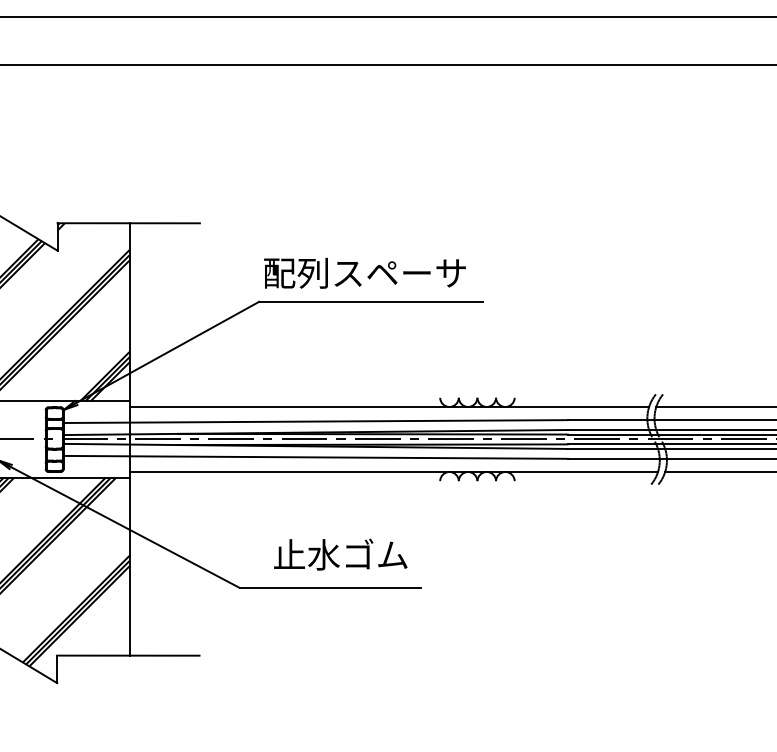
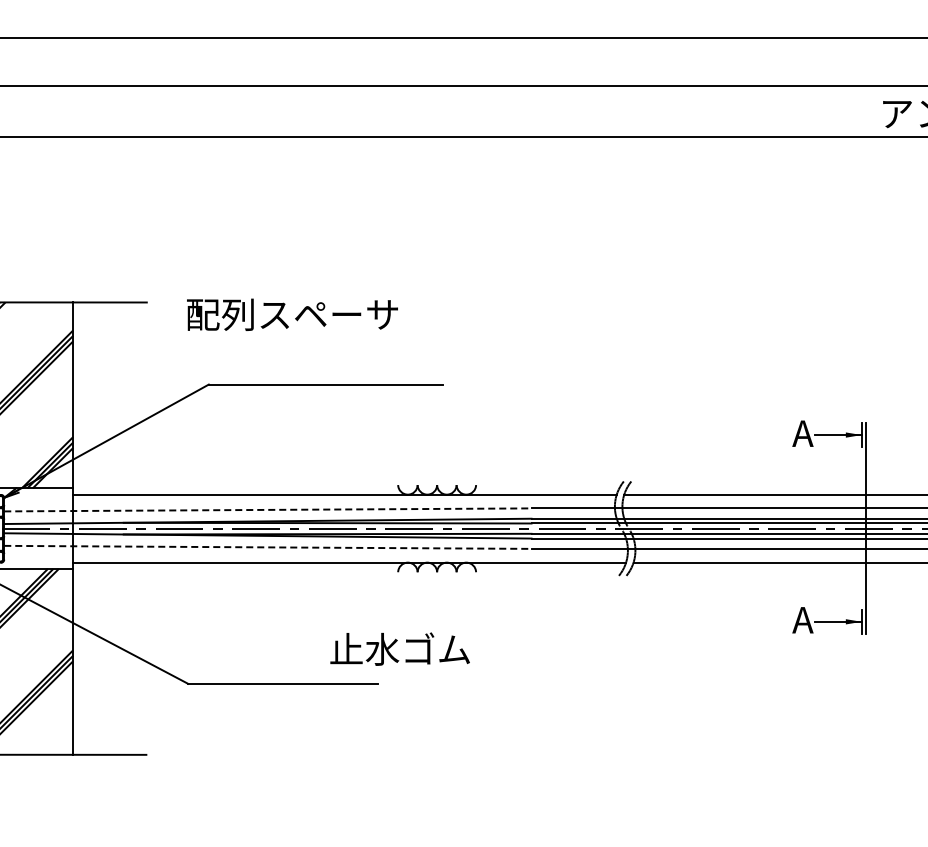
text: (365, 273) -> (292, 314), moved
line: (315, 421) -> (267, 509), solid -> dashed
line: (315, 457) -> (267, 547), solid -> dashed
text: (340, 554) -> (399, 648), moved

